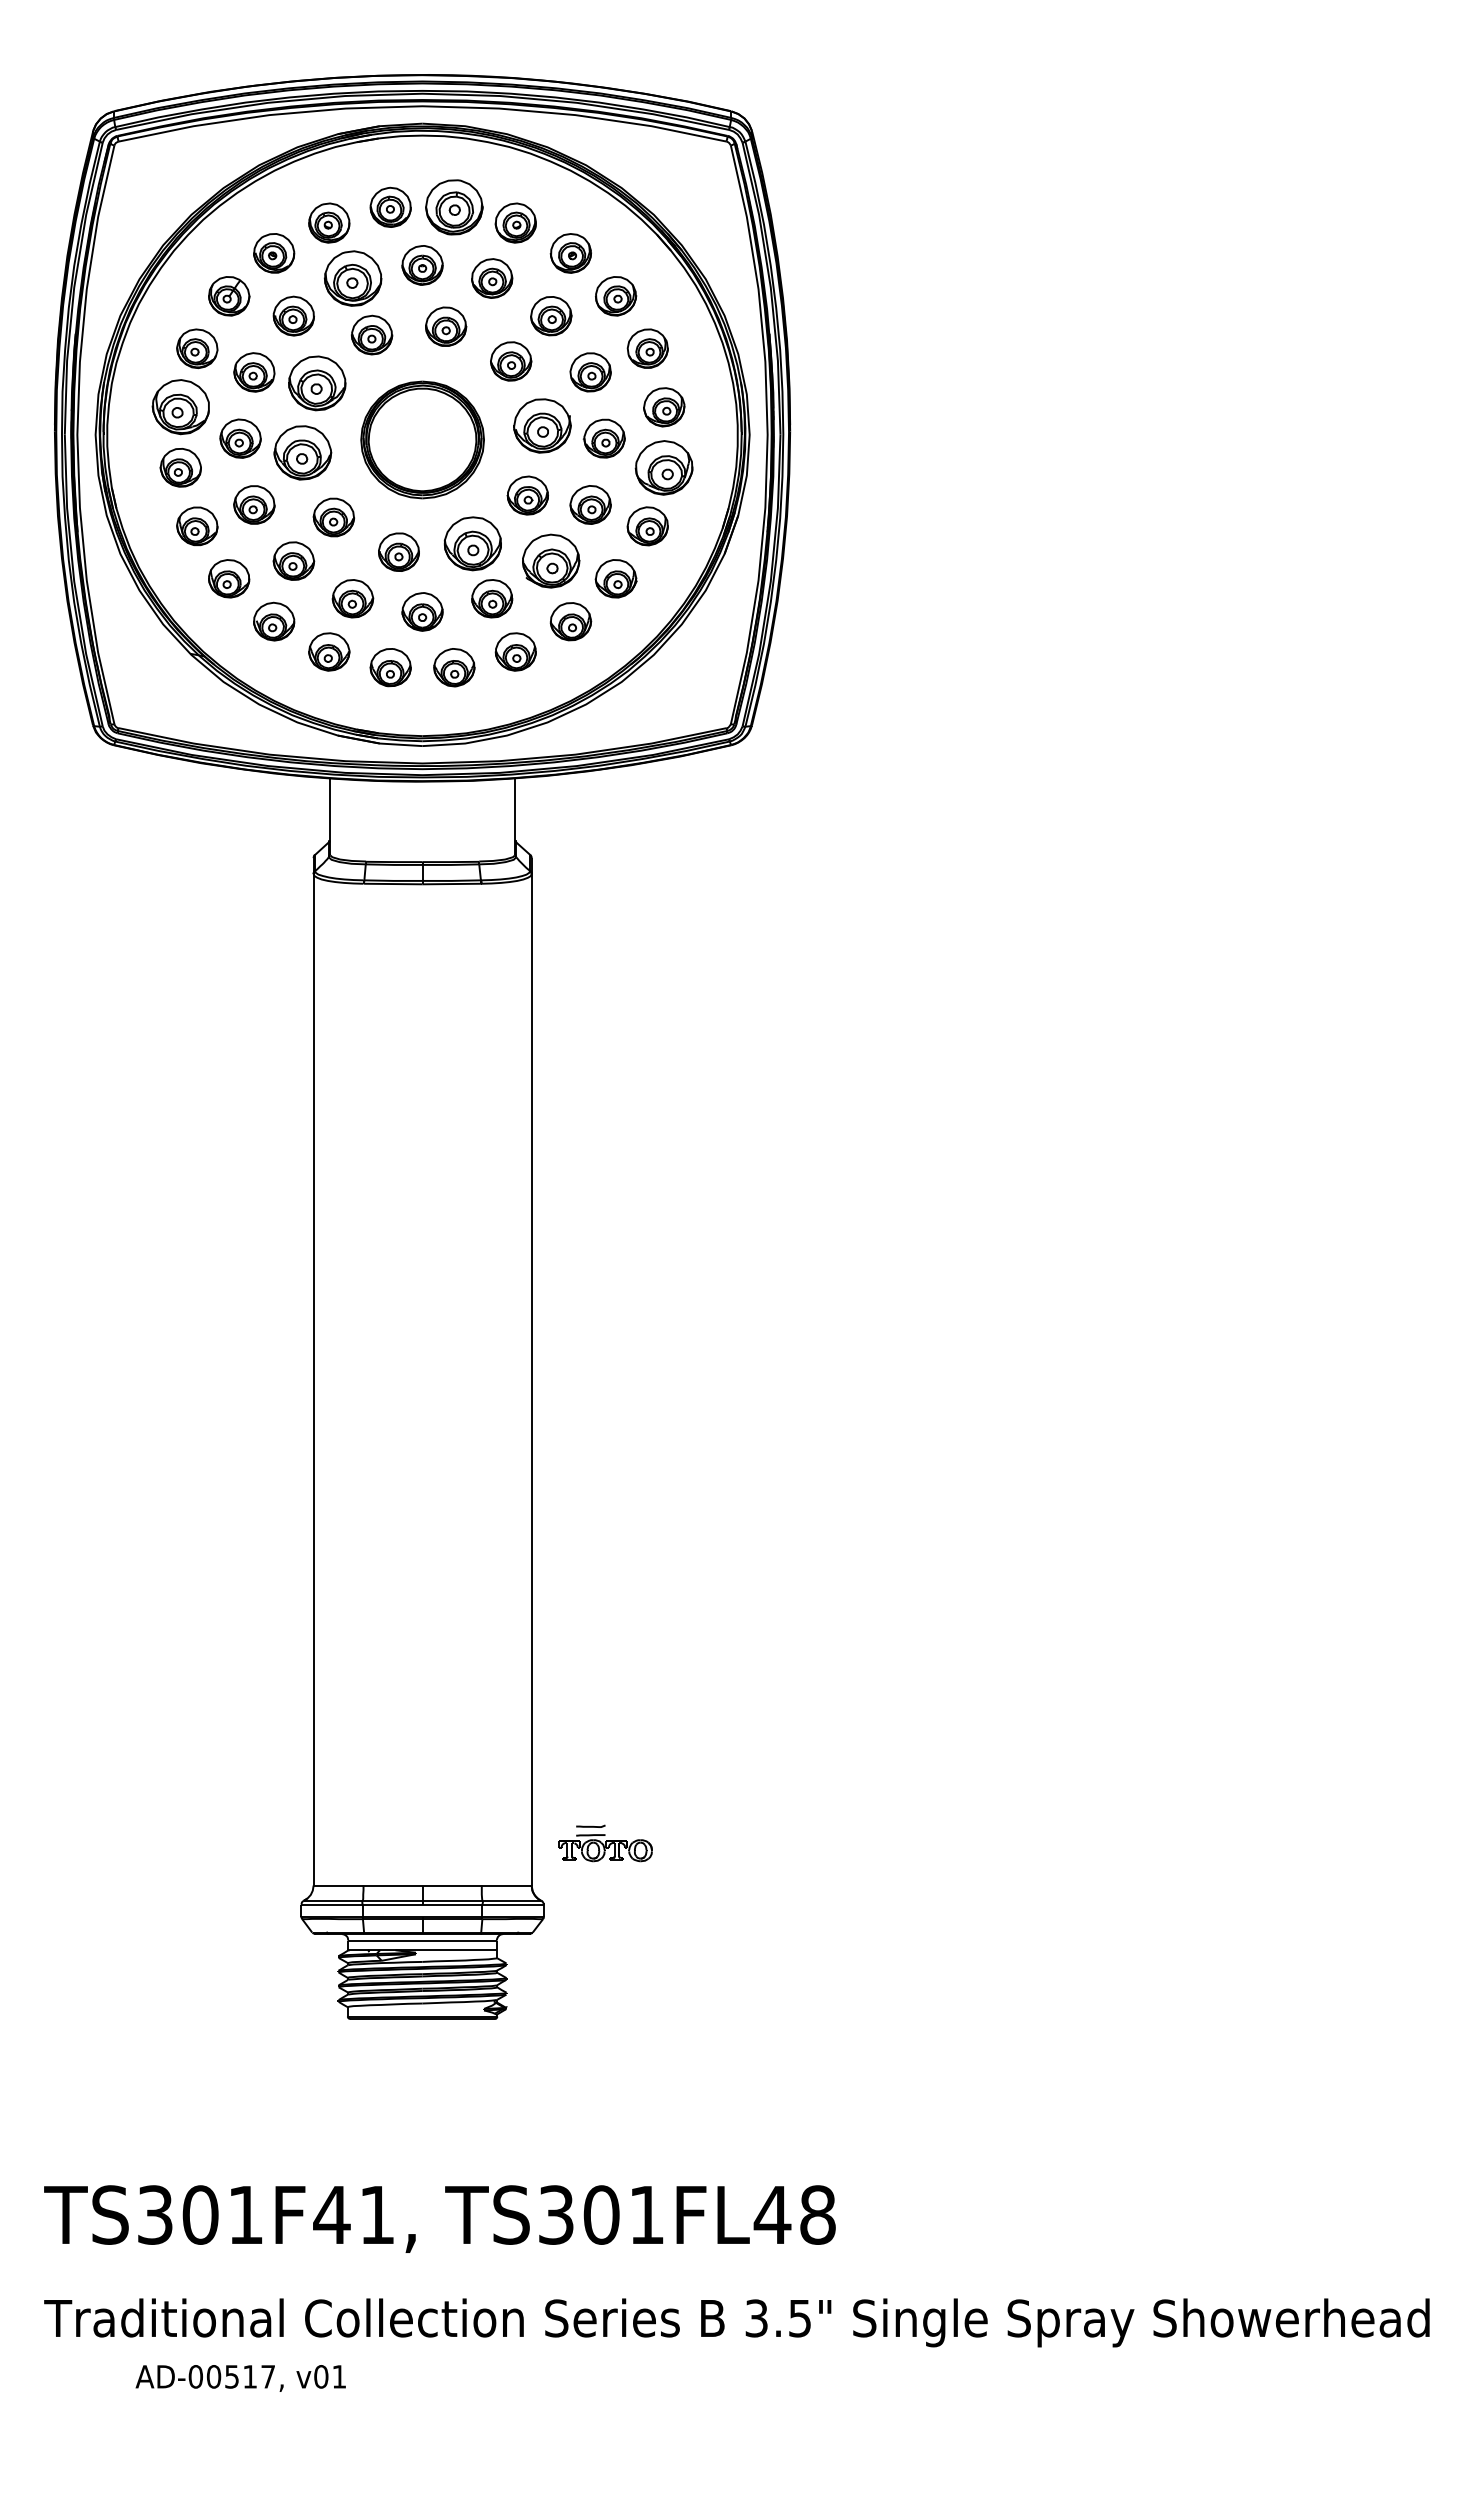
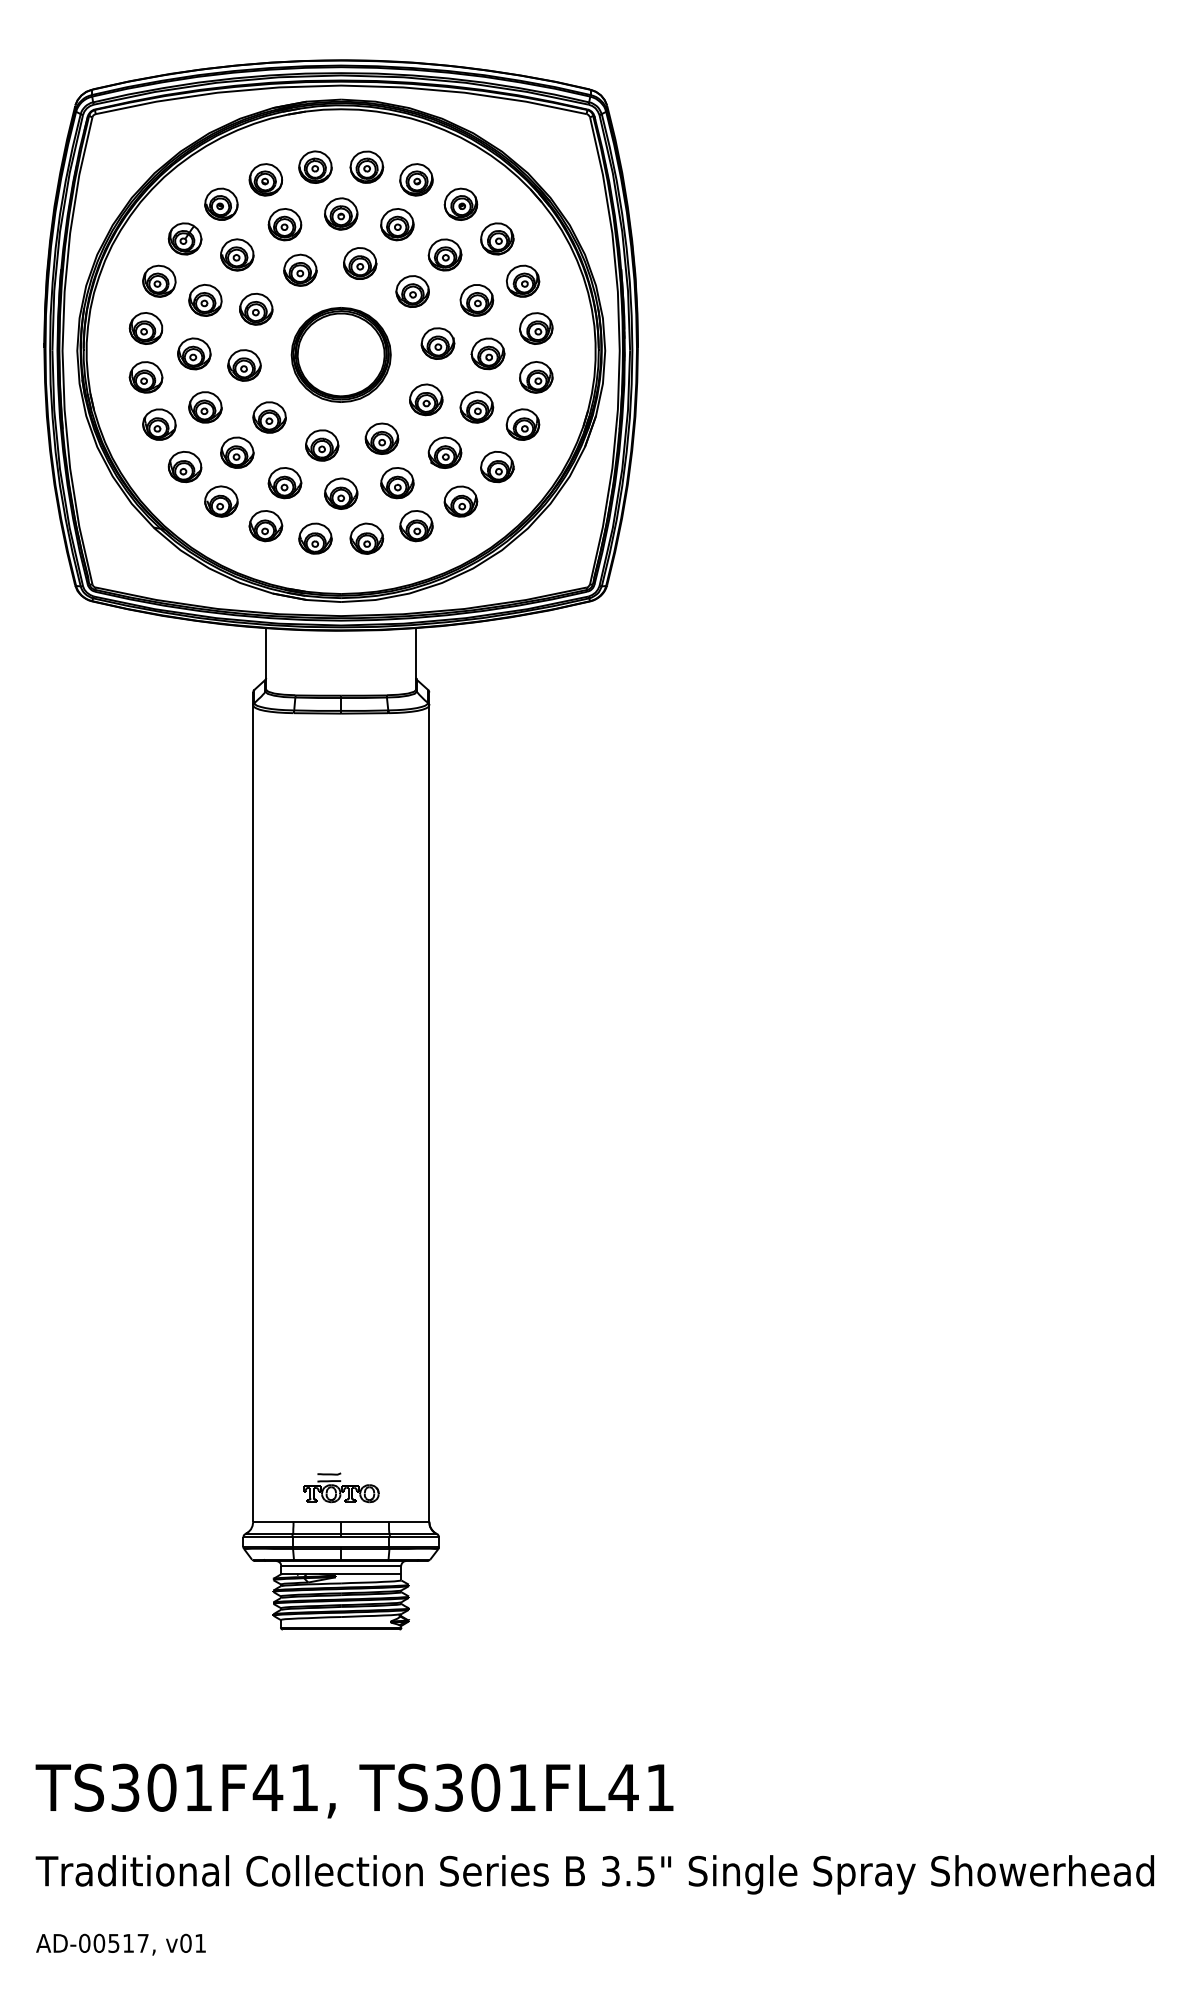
part: (454, 207) -> (366, 167), size x0.71
part: (352, 278) -> (284, 224), size x0.71
part: (317, 383) -> (256, 309), size x0.71
part: (180, 407) -> (145, 328), size x0.71
part: (542, 425) -> (437, 343), size x0.71
part: (302, 453) -> (244, 365), size x0.71
part: (664, 467) -> (536, 377), size x0.71
part: (473, 543) -> (382, 438), size x0.71
part: (551, 561) -> (445, 453), size x0.71
part: (605, 1843) -> (341, 1487), moved
text: (817, 2214) -> (659, 1787), TS301FL48 -> TS301FL41
text: (240, 2378) -> (120, 1944), moved

